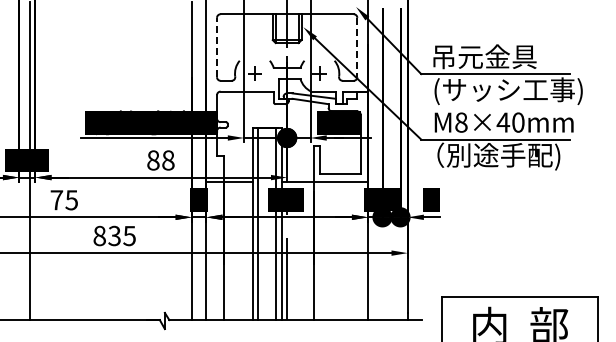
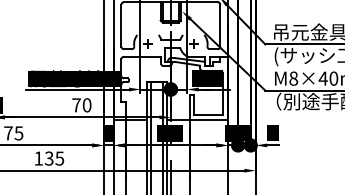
line: (217, 47) -> (121, 25), dashed -> solid
line: (357, 47) -> (220, 25), dashed -> solid
text: (160, 160) -> (81, 105), 88 -> 70
text: (99, 235) -> (38, 158), 835 -> 135

